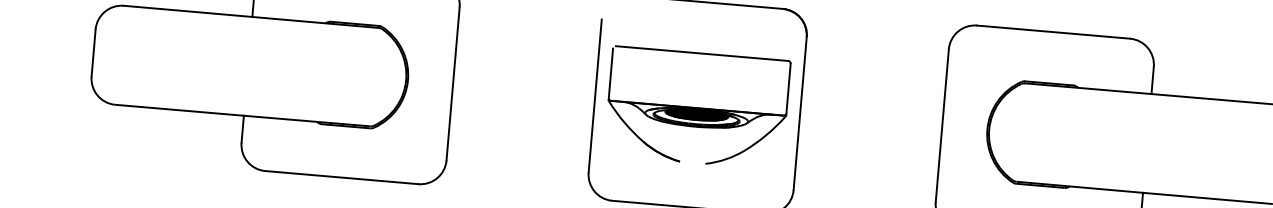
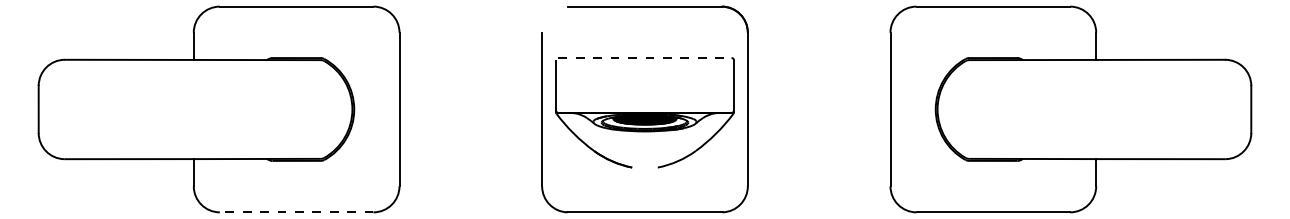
line: (702, 54) -> (645, 58), solid -> dashed
line: (341, 177) -> (296, 212), solid -> dashed

